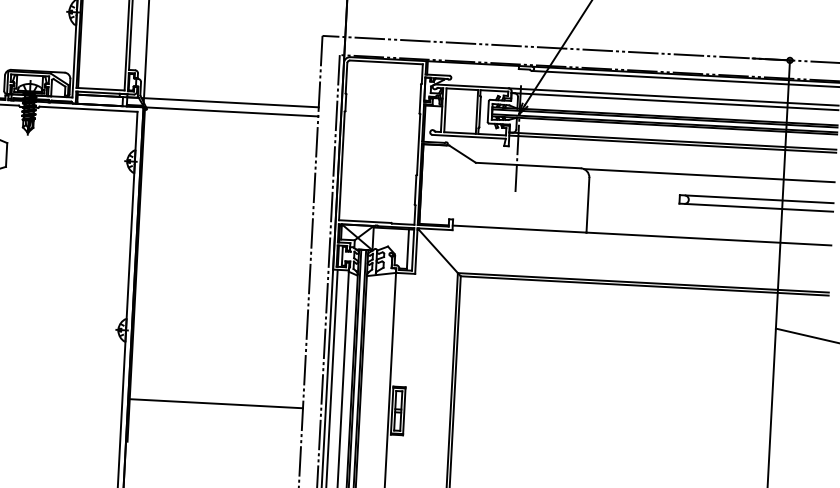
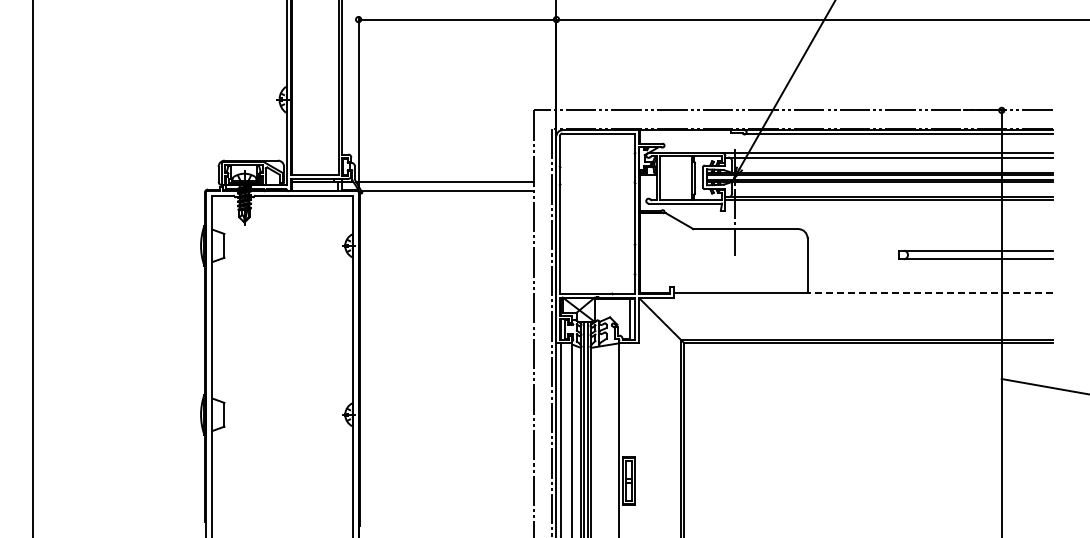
line: (708, 175) -> (926, 229), removed
line: (709, 239) -> (930, 293), solid -> dashed
line: (215, 403) -> (446, 483), removed

